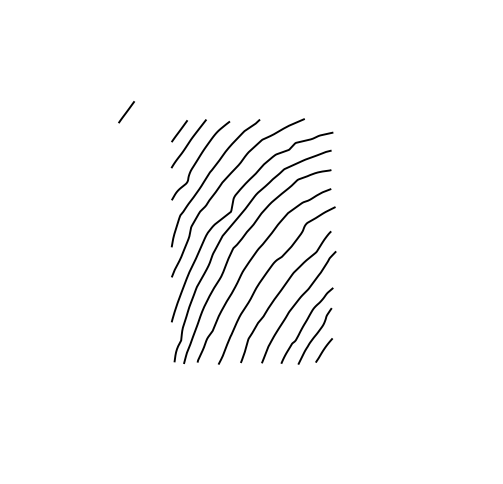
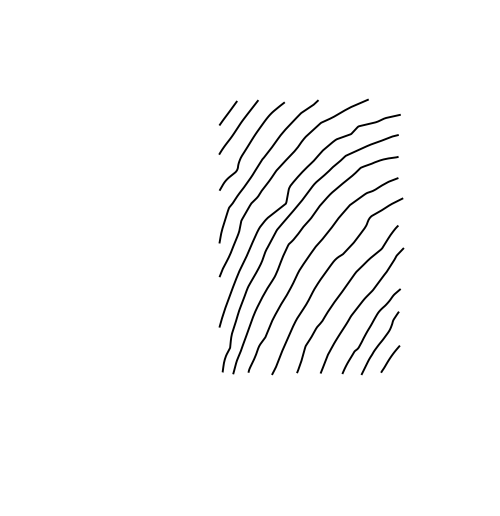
line: (126, 112) -> (168, 92), removed

